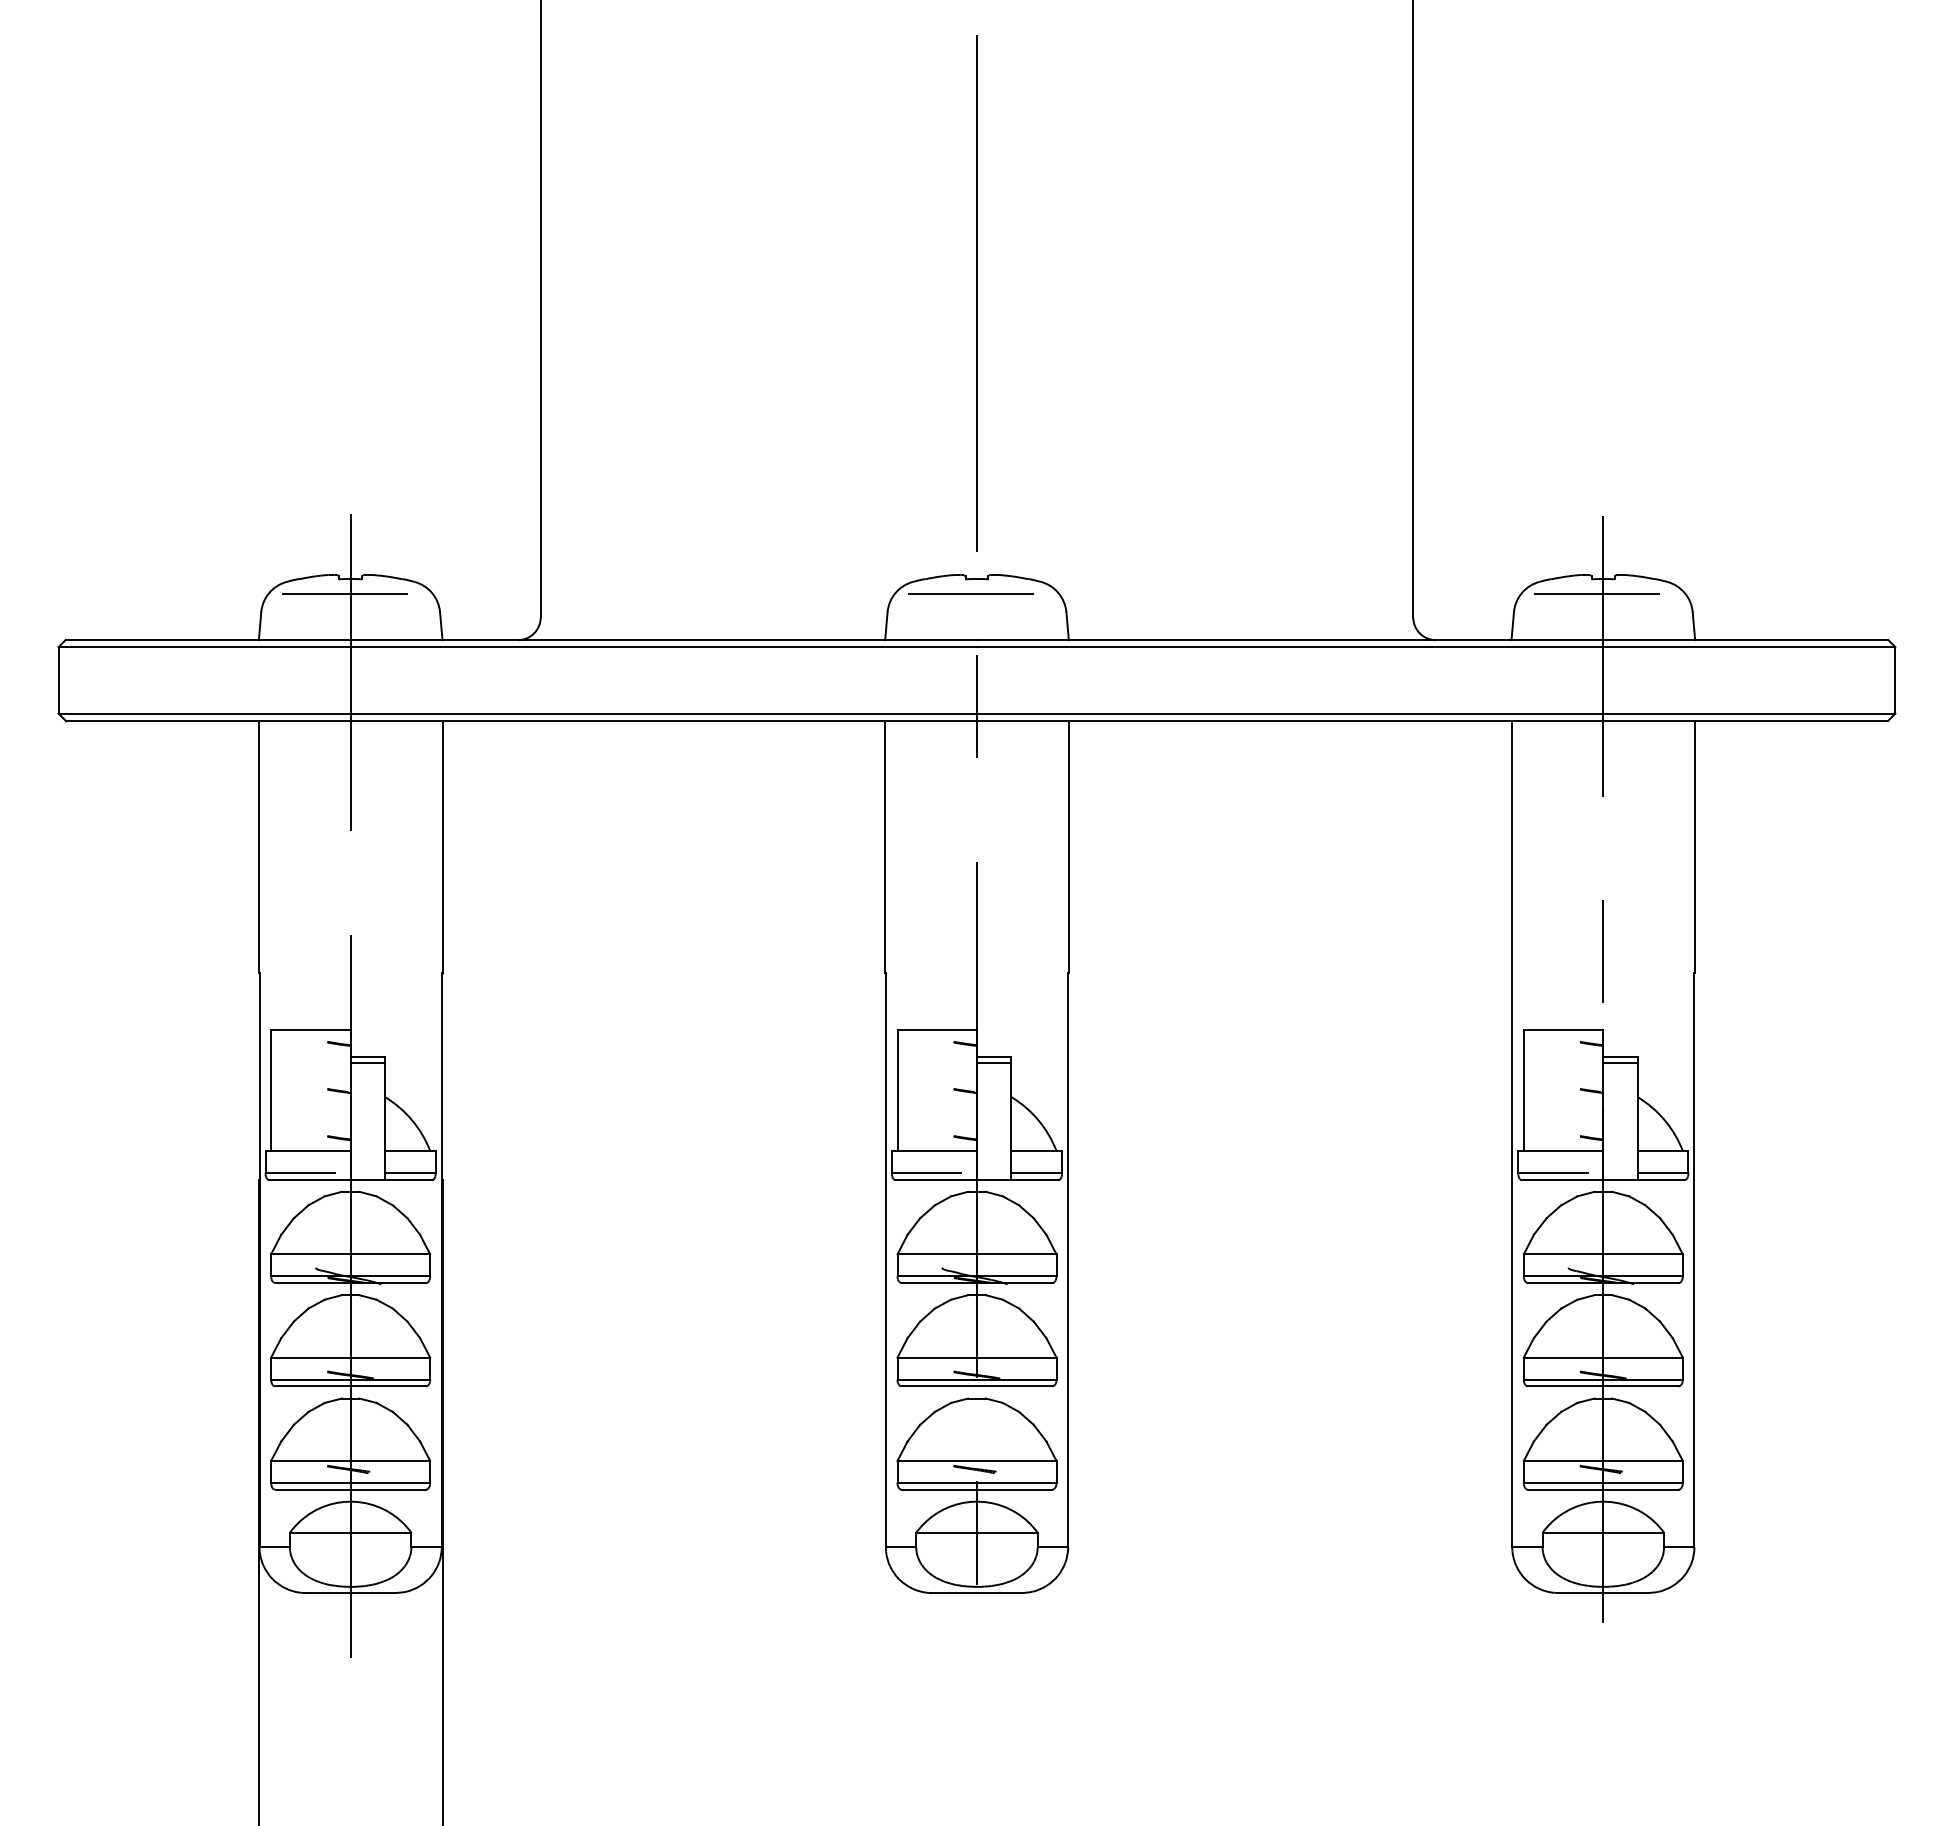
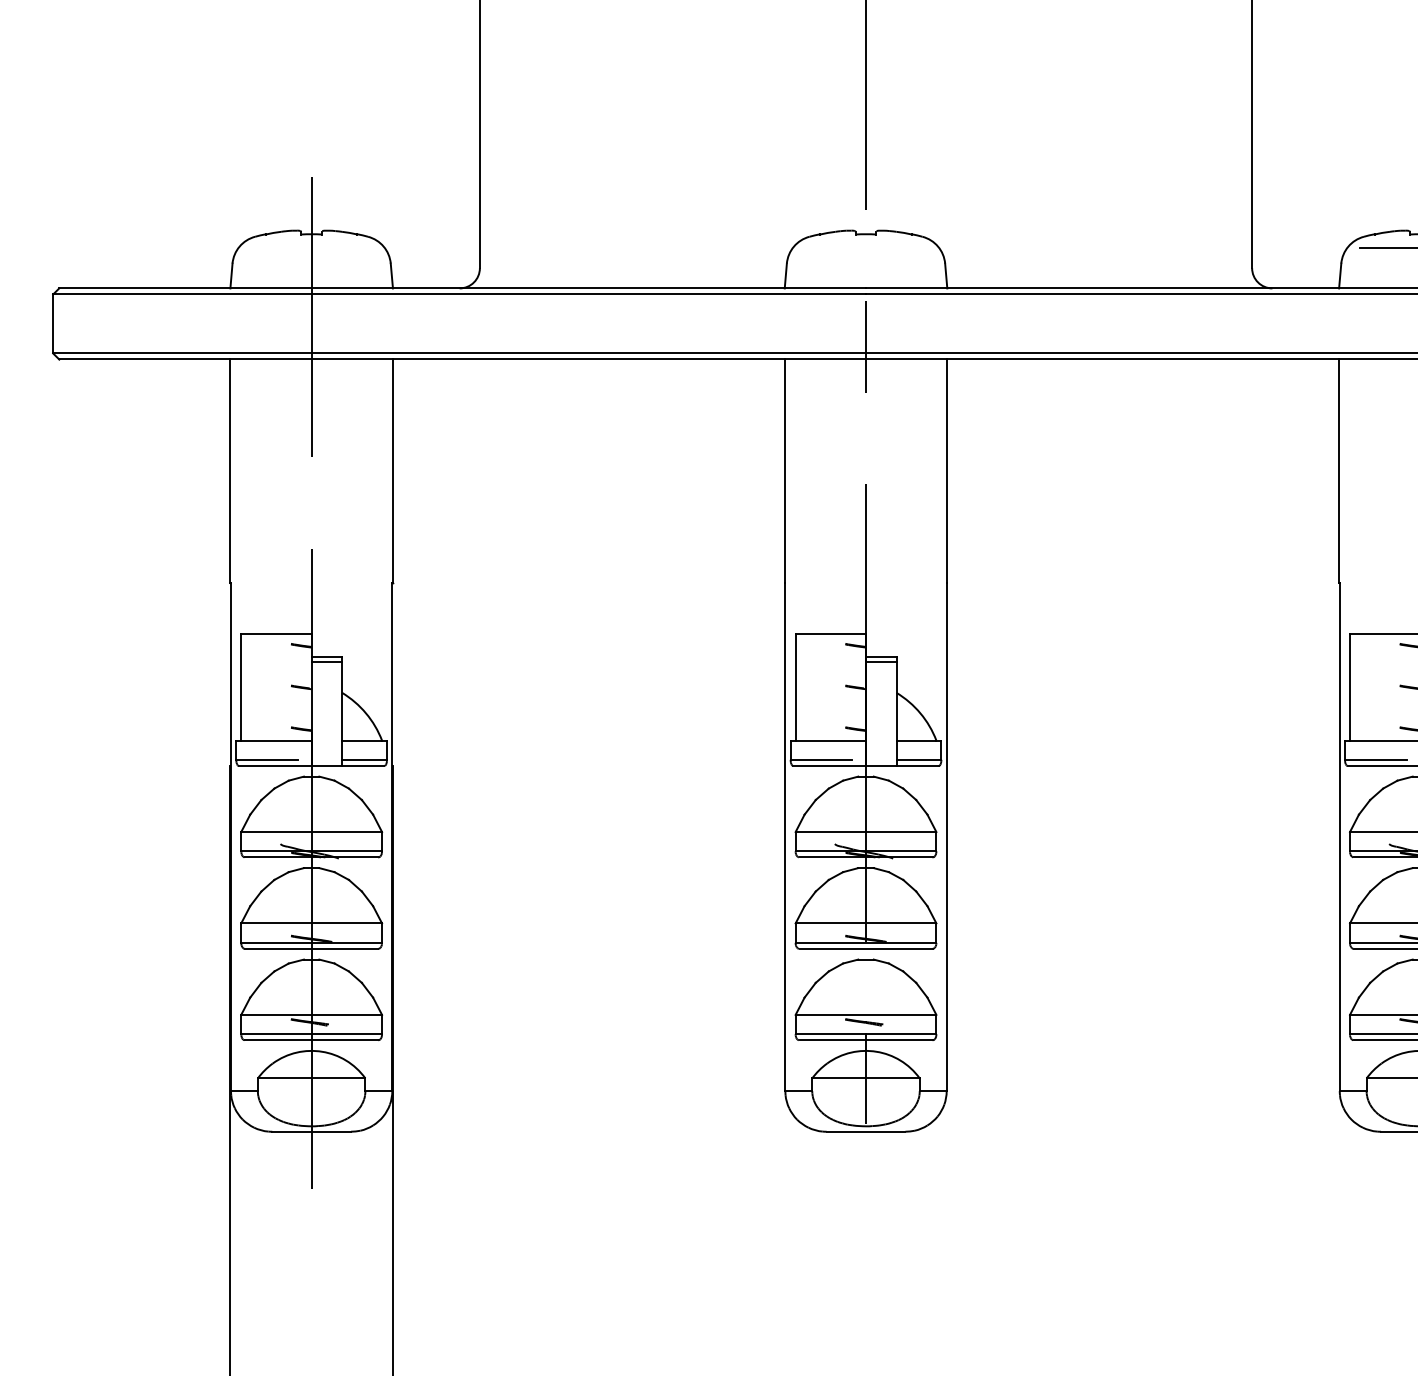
line: (970, 593) -> (860, 247), removed
line: (344, 594) -> (306, 247), removed

